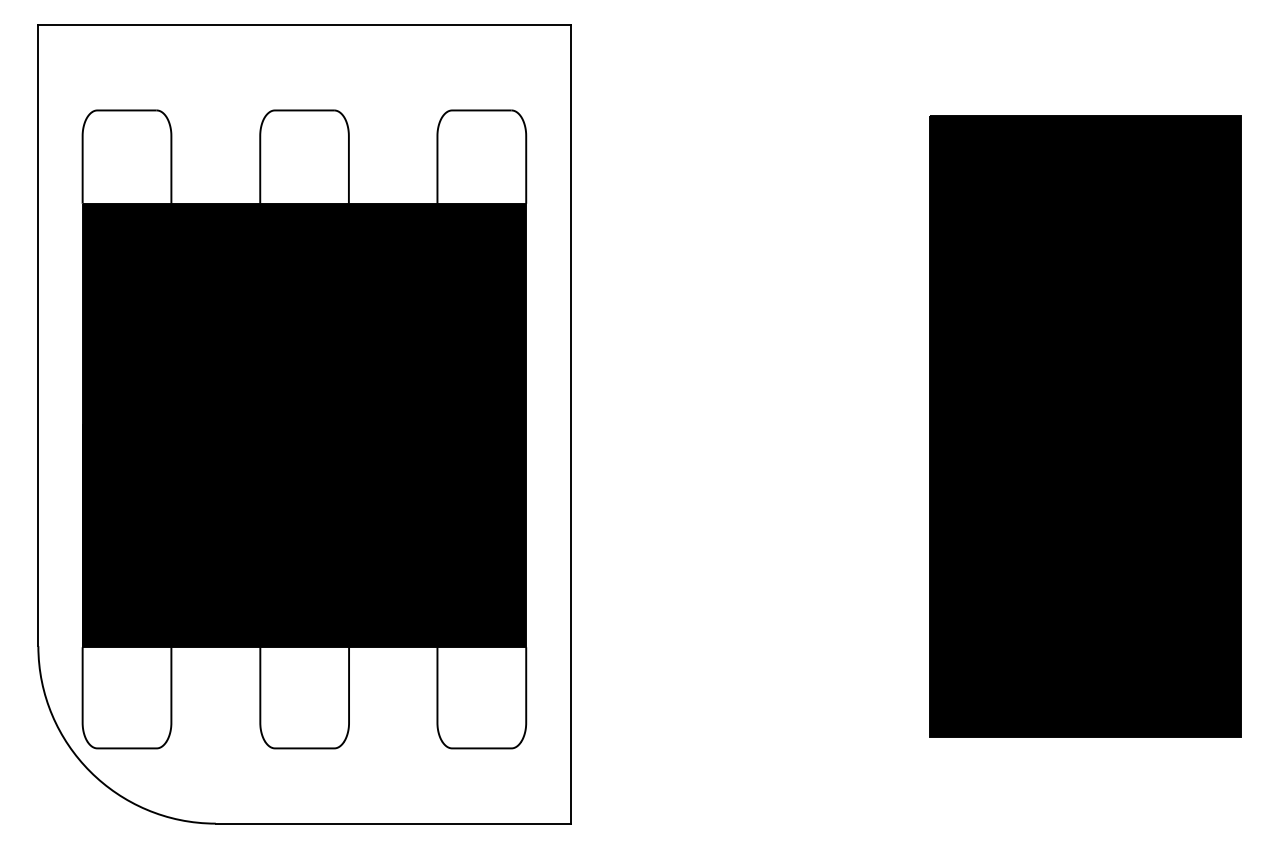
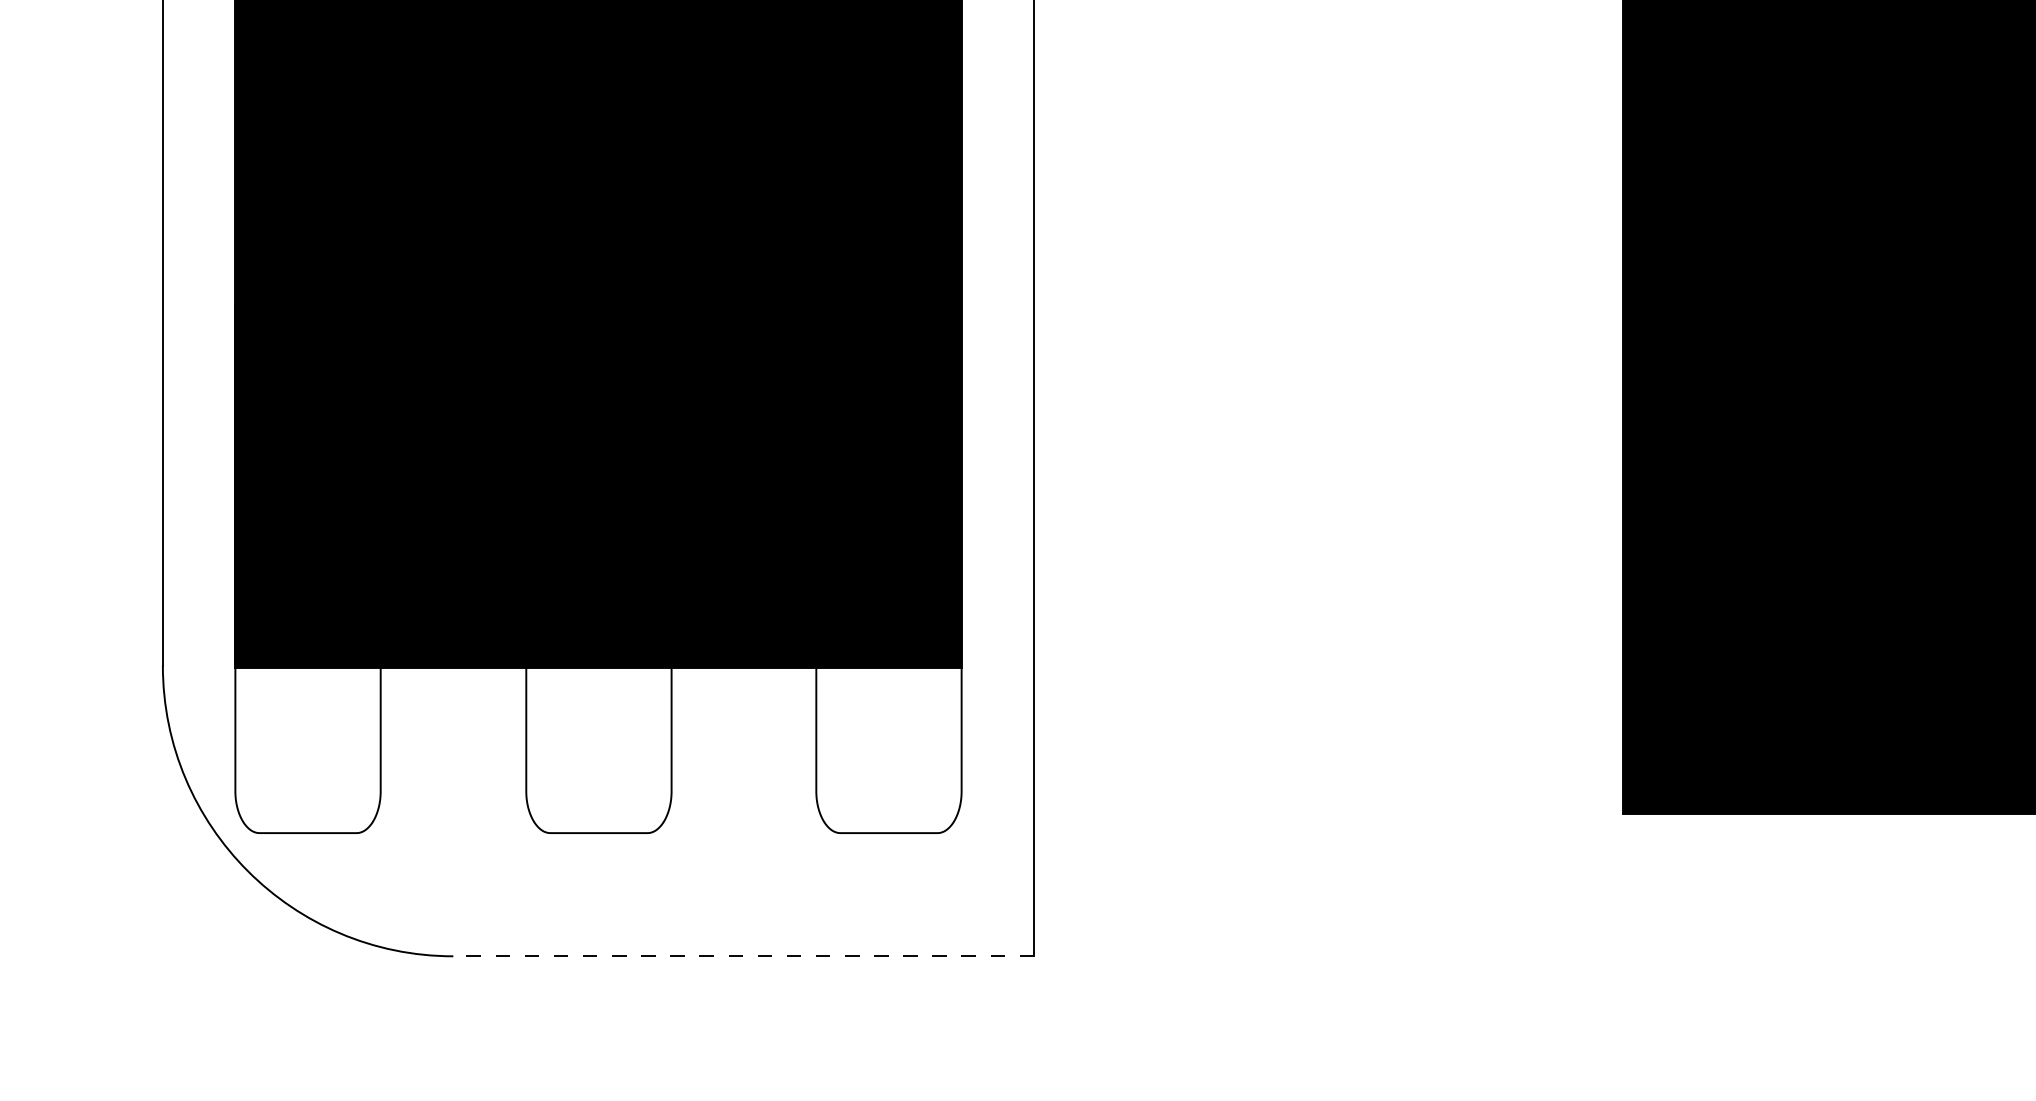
line: (392, 823) -> (742, 956), solid -> dashed

